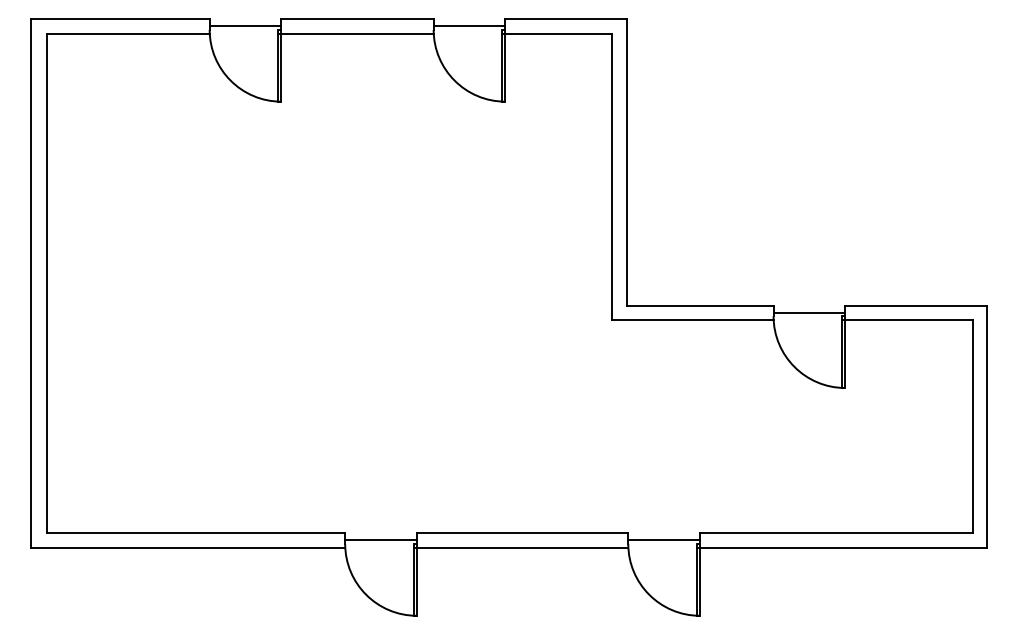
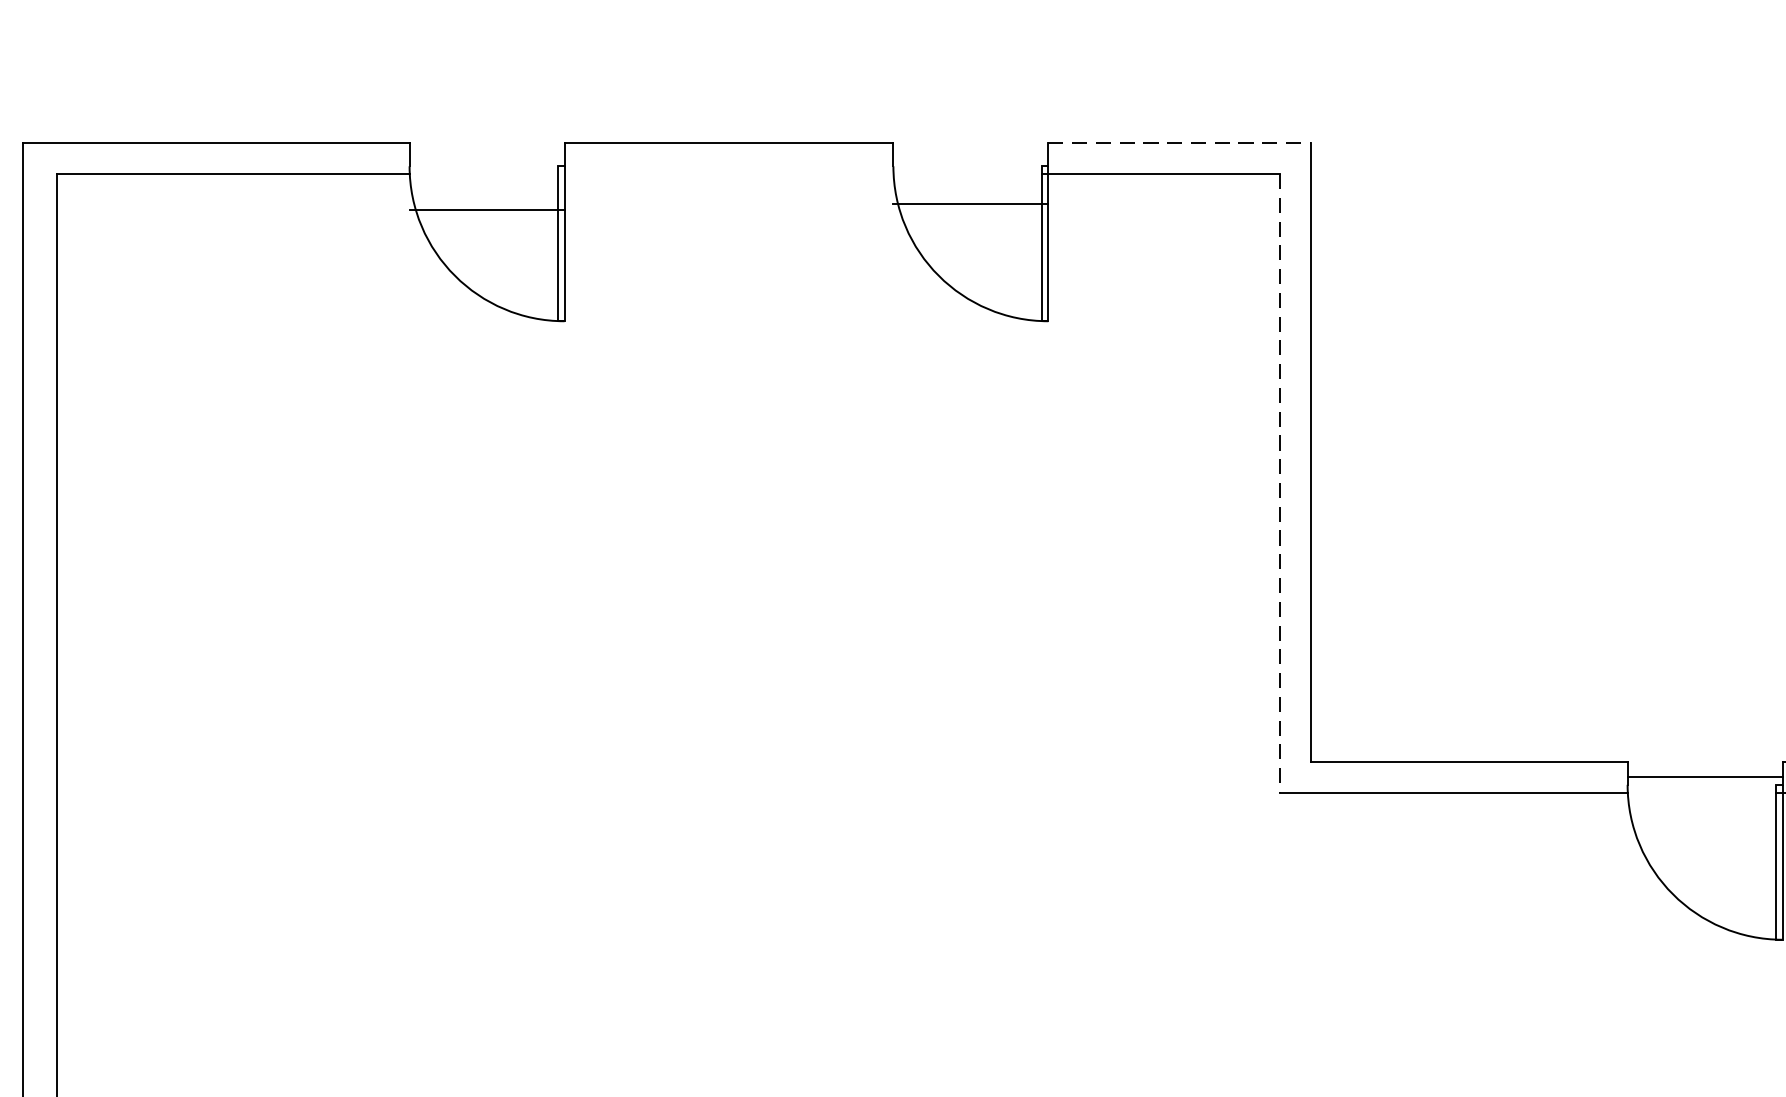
line: (566, 19) -> (1180, 143), solid -> dashed
line: (245, 26) -> (486, 210), moved
line: (469, 26) -> (970, 204), moved
line: (355, 33) -> (724, 173), removed
line: (612, 177) -> (1279, 485), solid -> dashed

